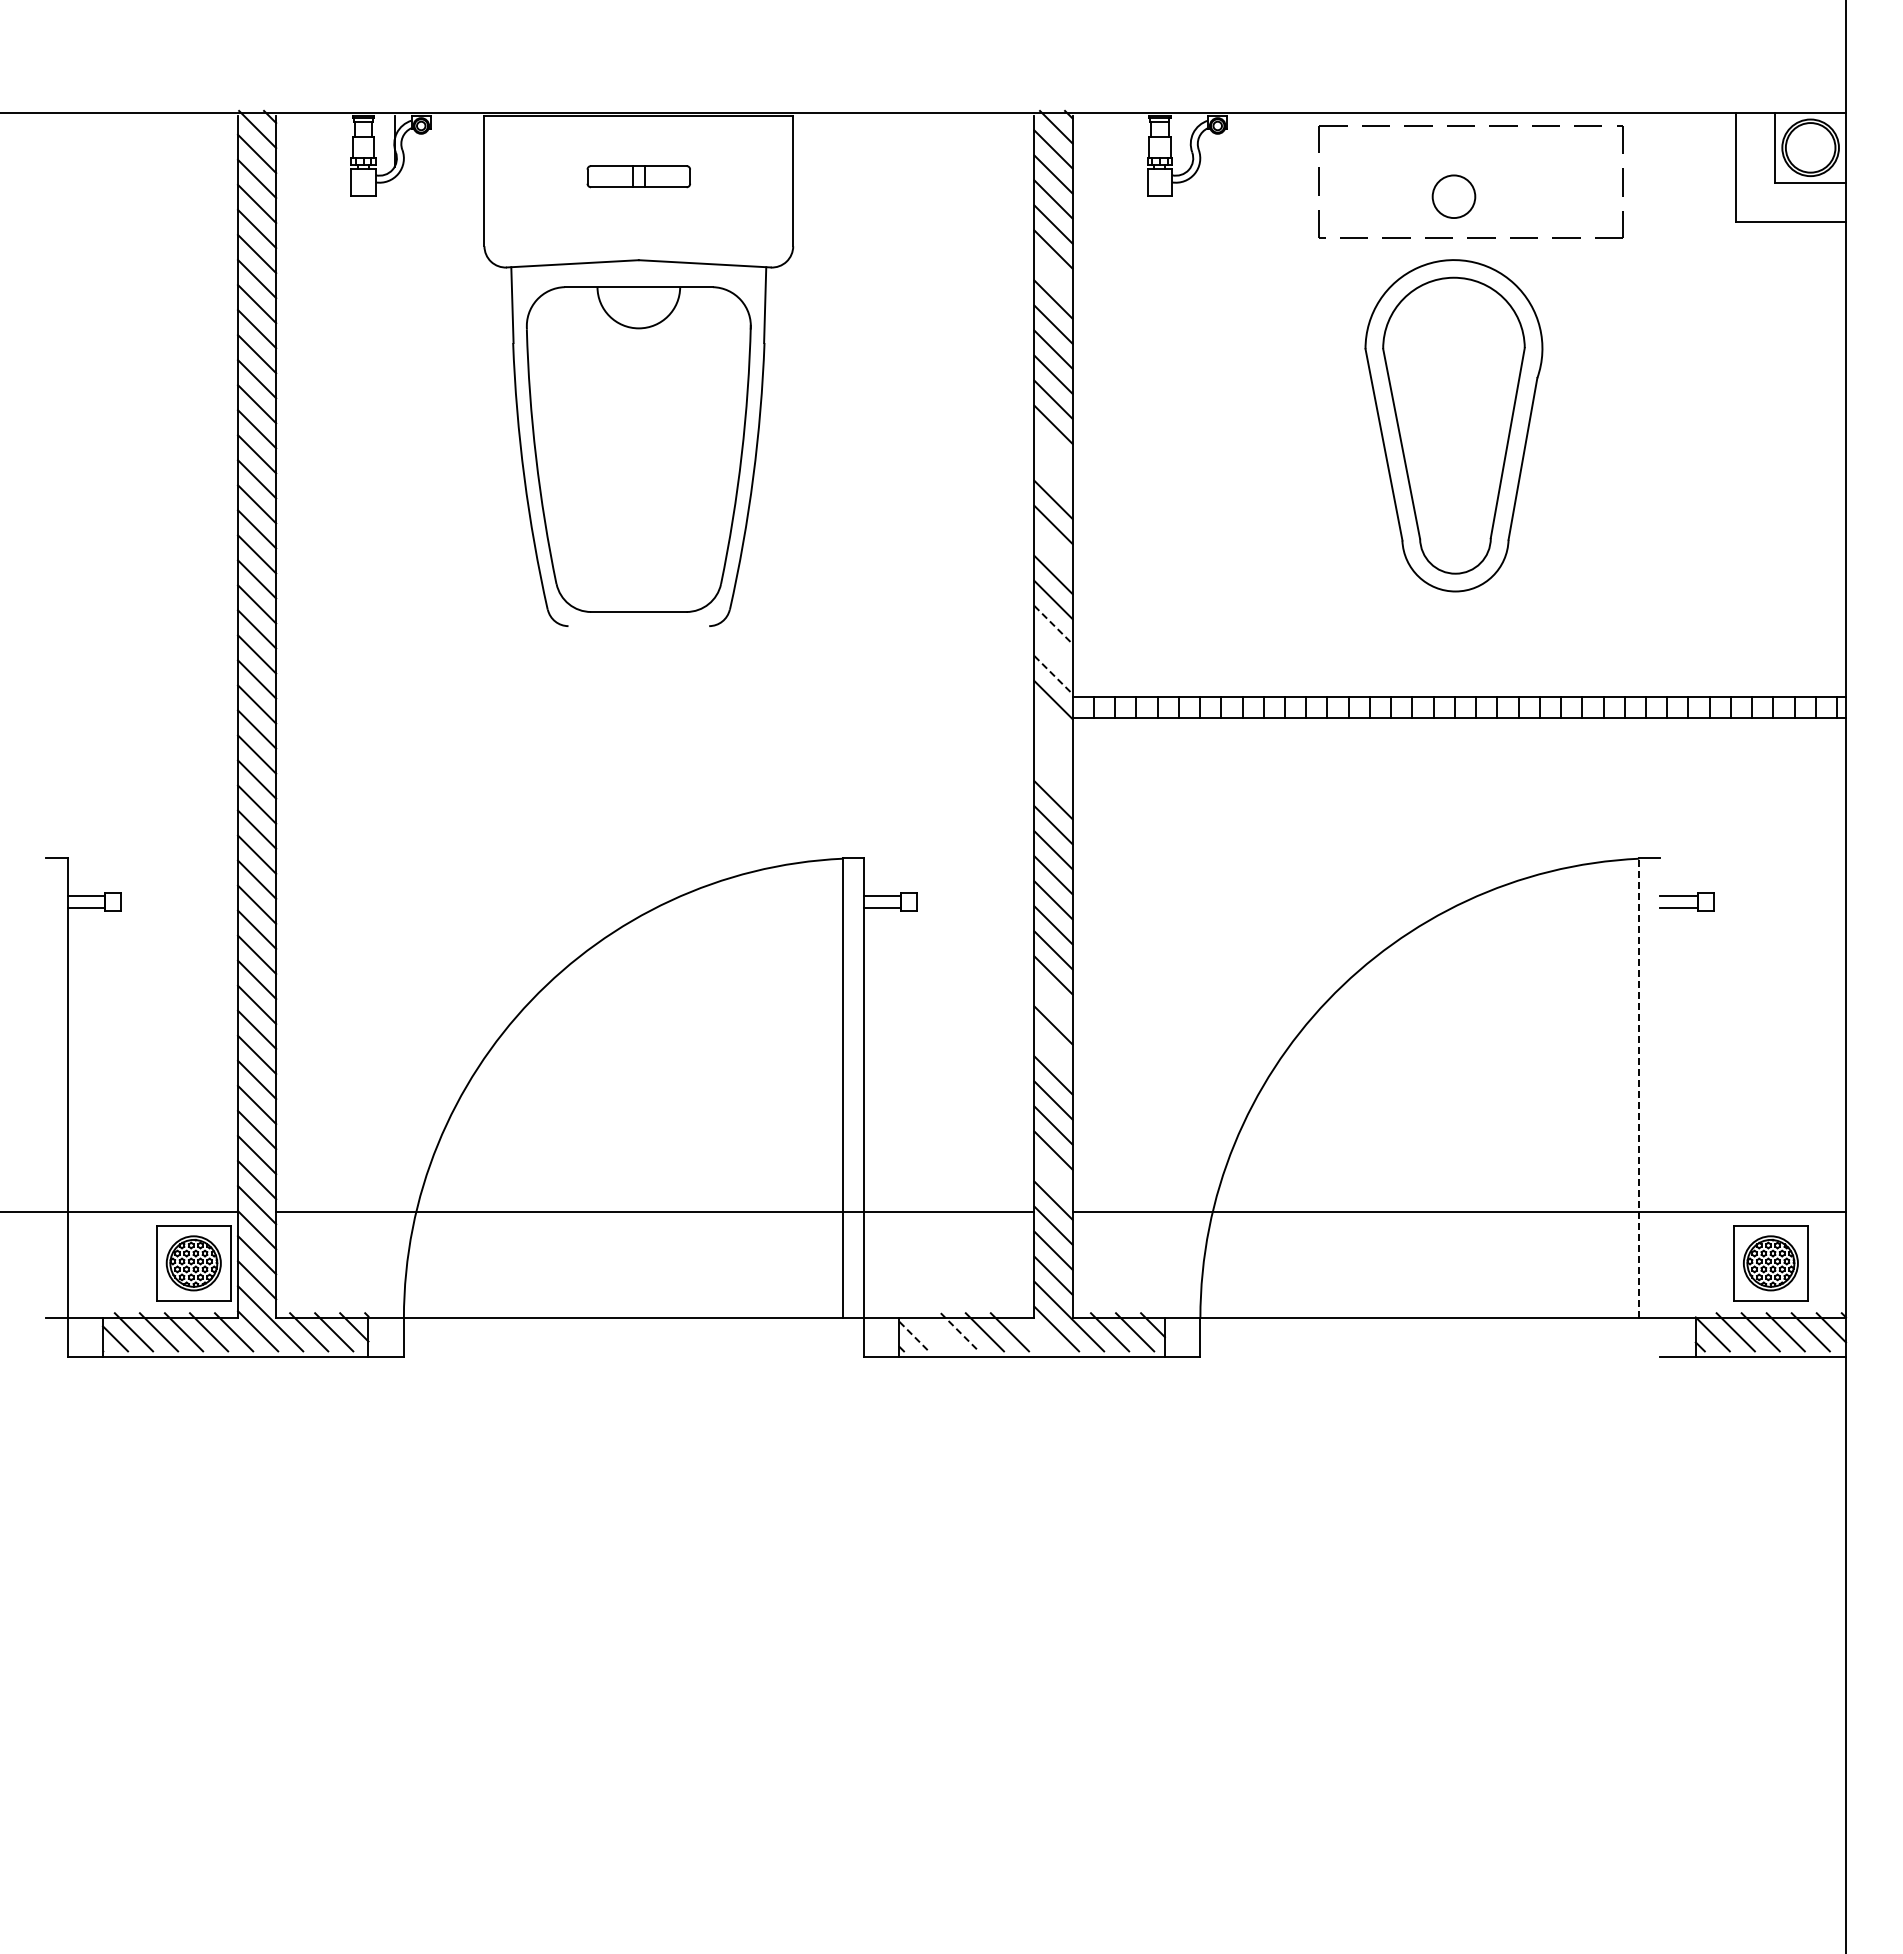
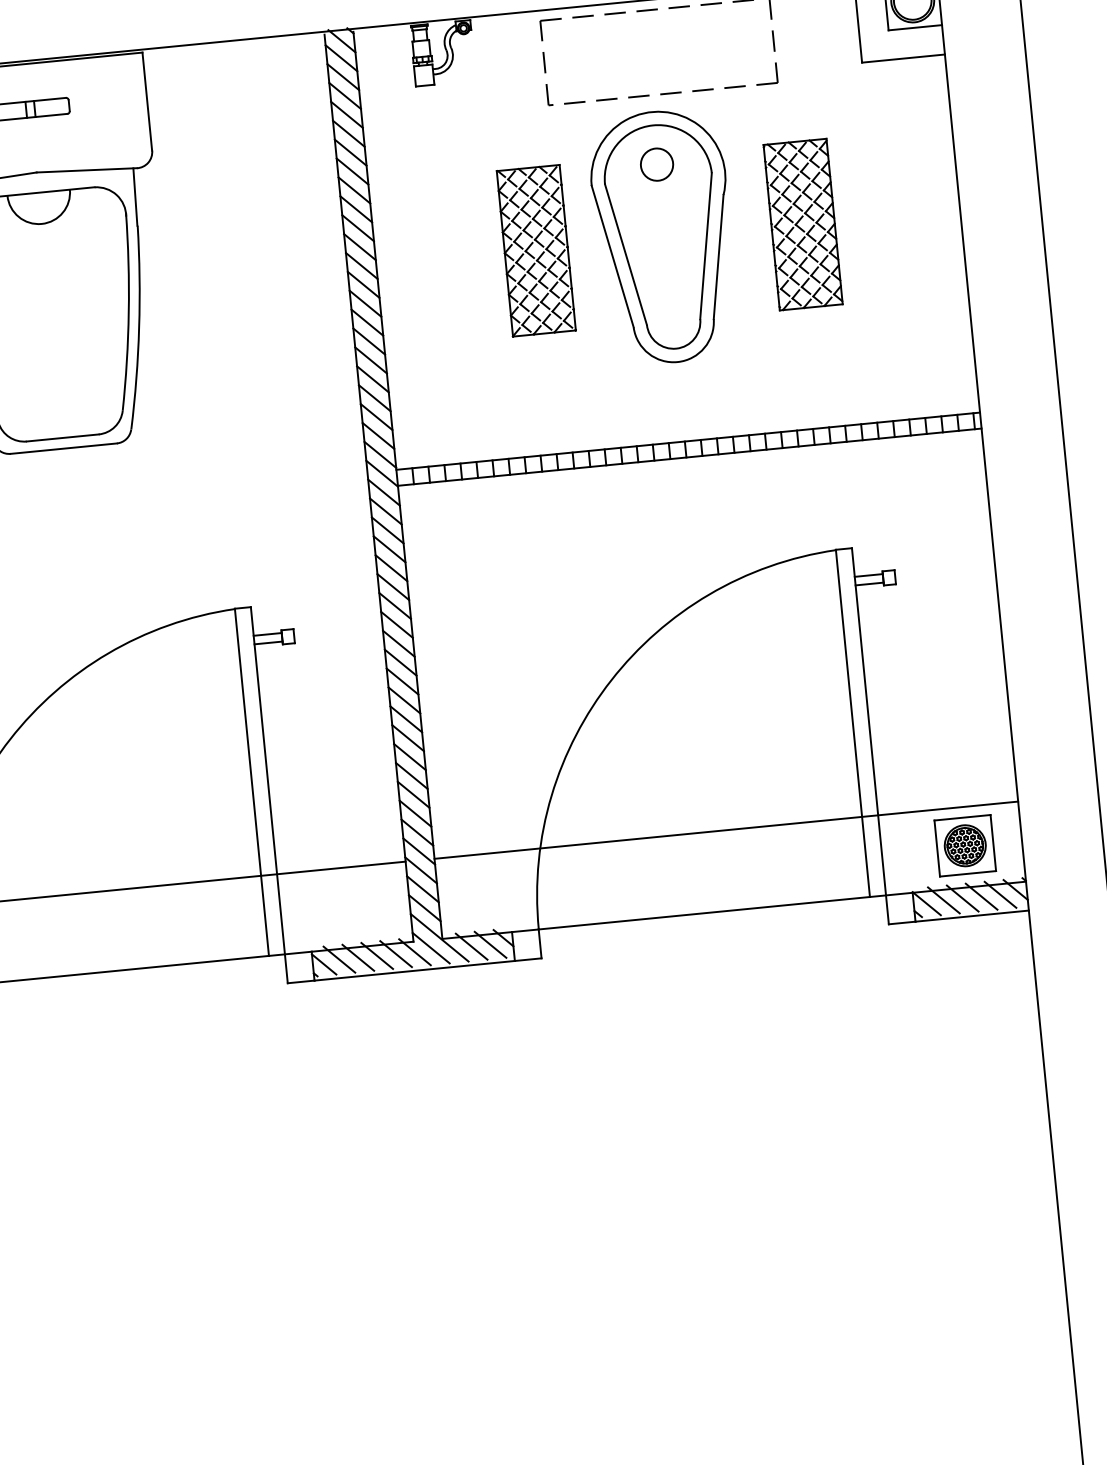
circle: (1453, 196) -> (656, 164), moved
line: (1053, 274) -> (350, 152), added
part: (1284, 426) -> (536, 250), added
part: (1637, 426) -> (802, 224), added
line: (1053, 449) -> (363, 284), added
line: (1053, 474) -> (365, 303), added
line: (1053, 549) -> (371, 360), added
line: (1053, 625) -> (376, 417), dashed -> solid
line: (638, 626) -> (63, 448), added
line: (1053, 649) -> (378, 435), added
line: (1053, 675) -> (380, 455), dashed -> solid
line: (1053, 725) -> (384, 492), added
line: (1053, 750) -> (385, 511), added
line: (1053, 775) -> (387, 530), added
line: (1053, 1000) -> (404, 700), added
line: (1053, 1050) -> (408, 738), added
line: (1639, 1087) -> (853, 722), dashed -> solid
line: (1660, 1107) -> (870, 736), added
line: (1053, 1175) -> (417, 832), added
line: (934, 1332) -> (339, 959), added
line: (959, 1332) -> (358, 958), dashed -> solid
line: (1034, 1332) -> (414, 952), added
line: (914, 1336) -> (324, 964), dashed -> solid

